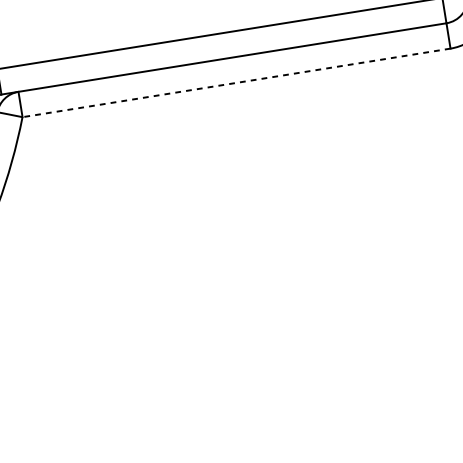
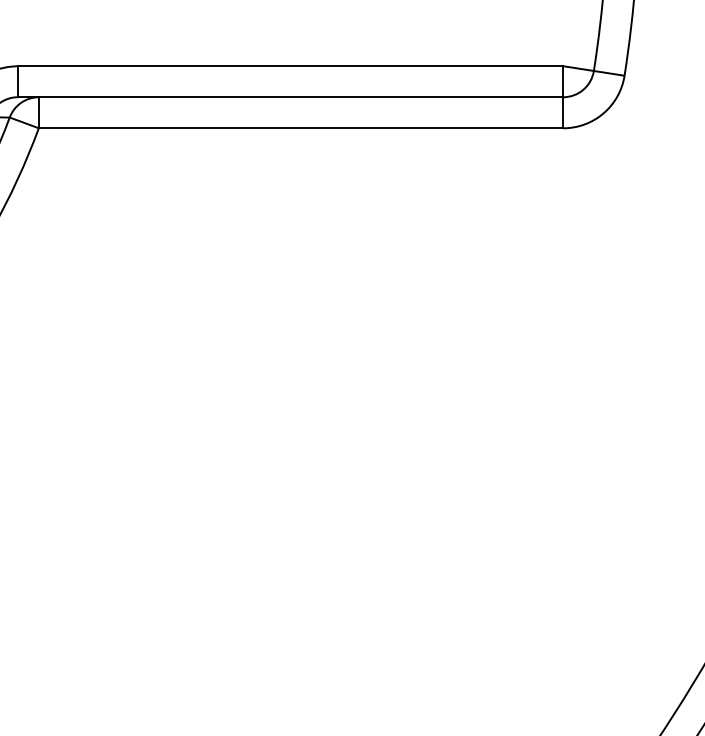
line: (236, 83) -> (300, 128), dashed -> solid

